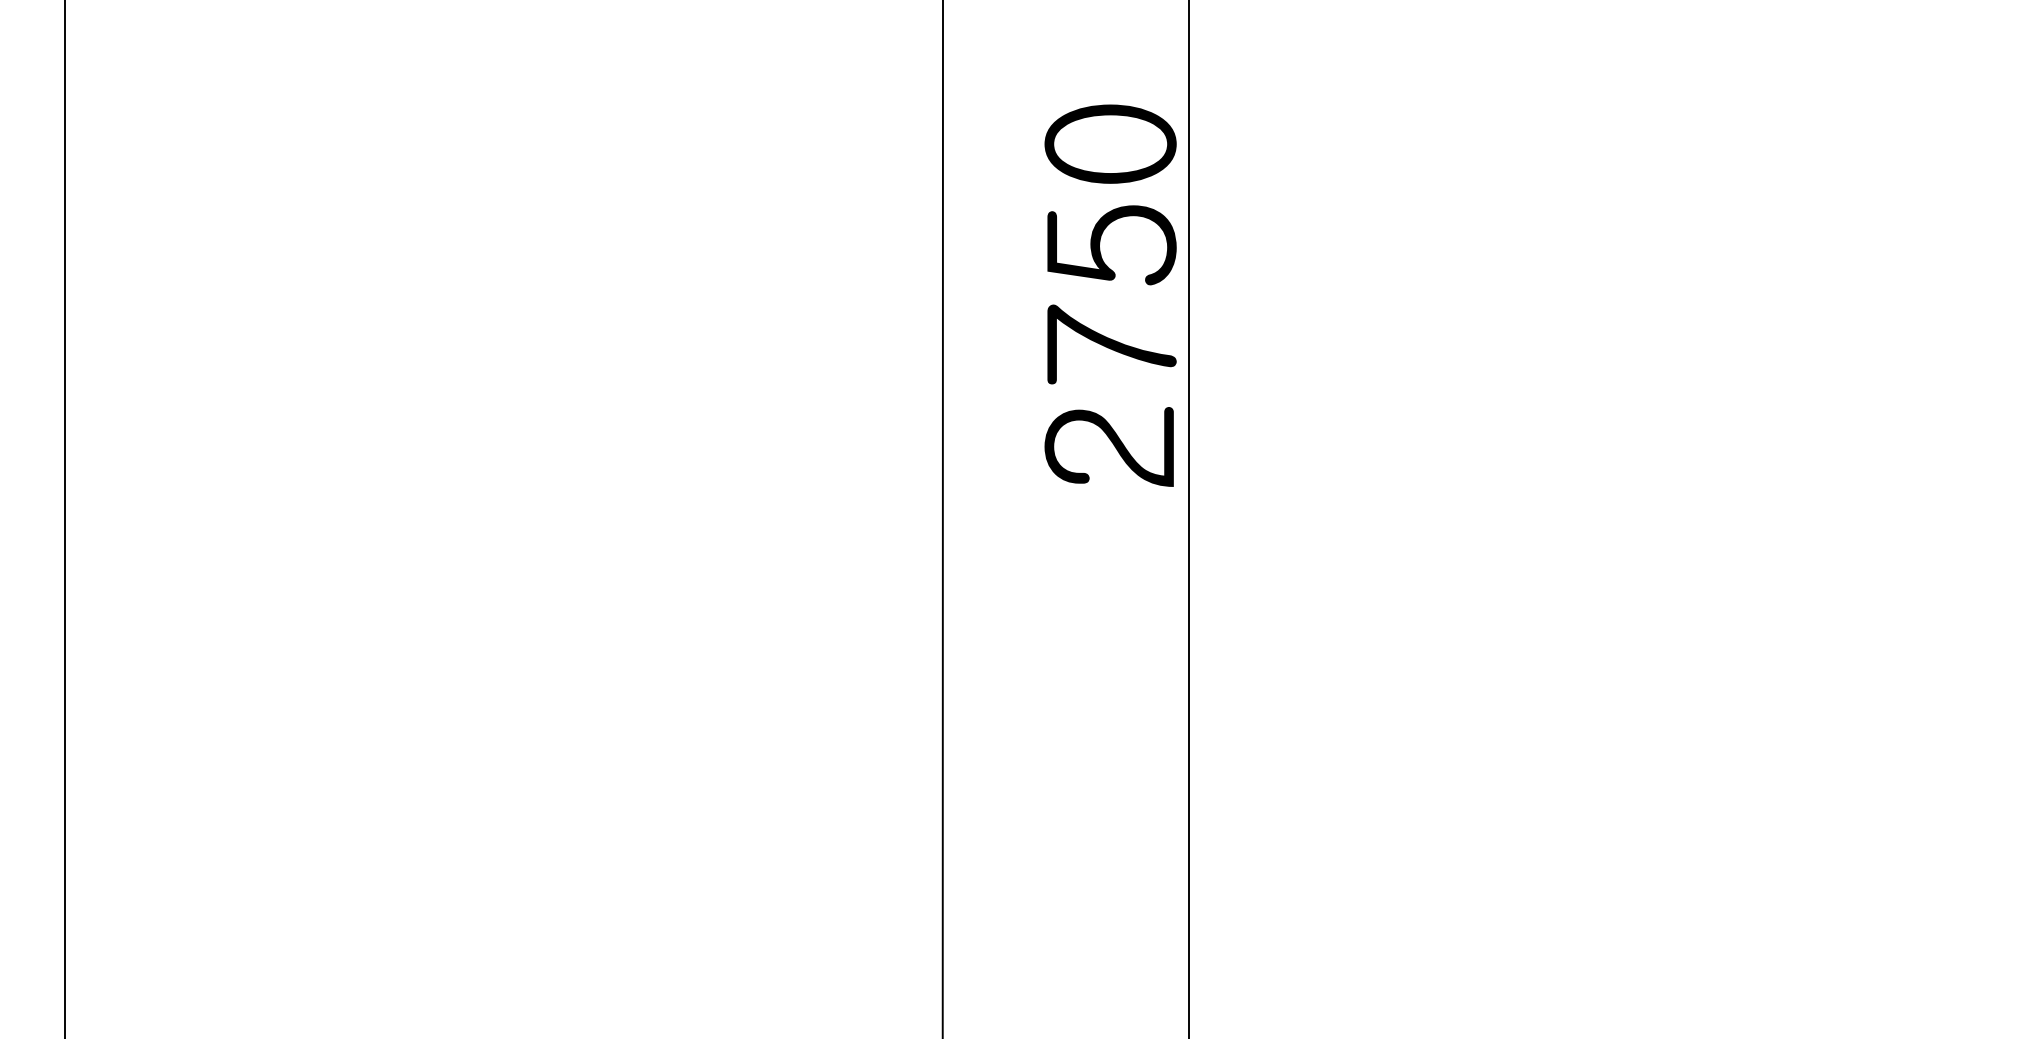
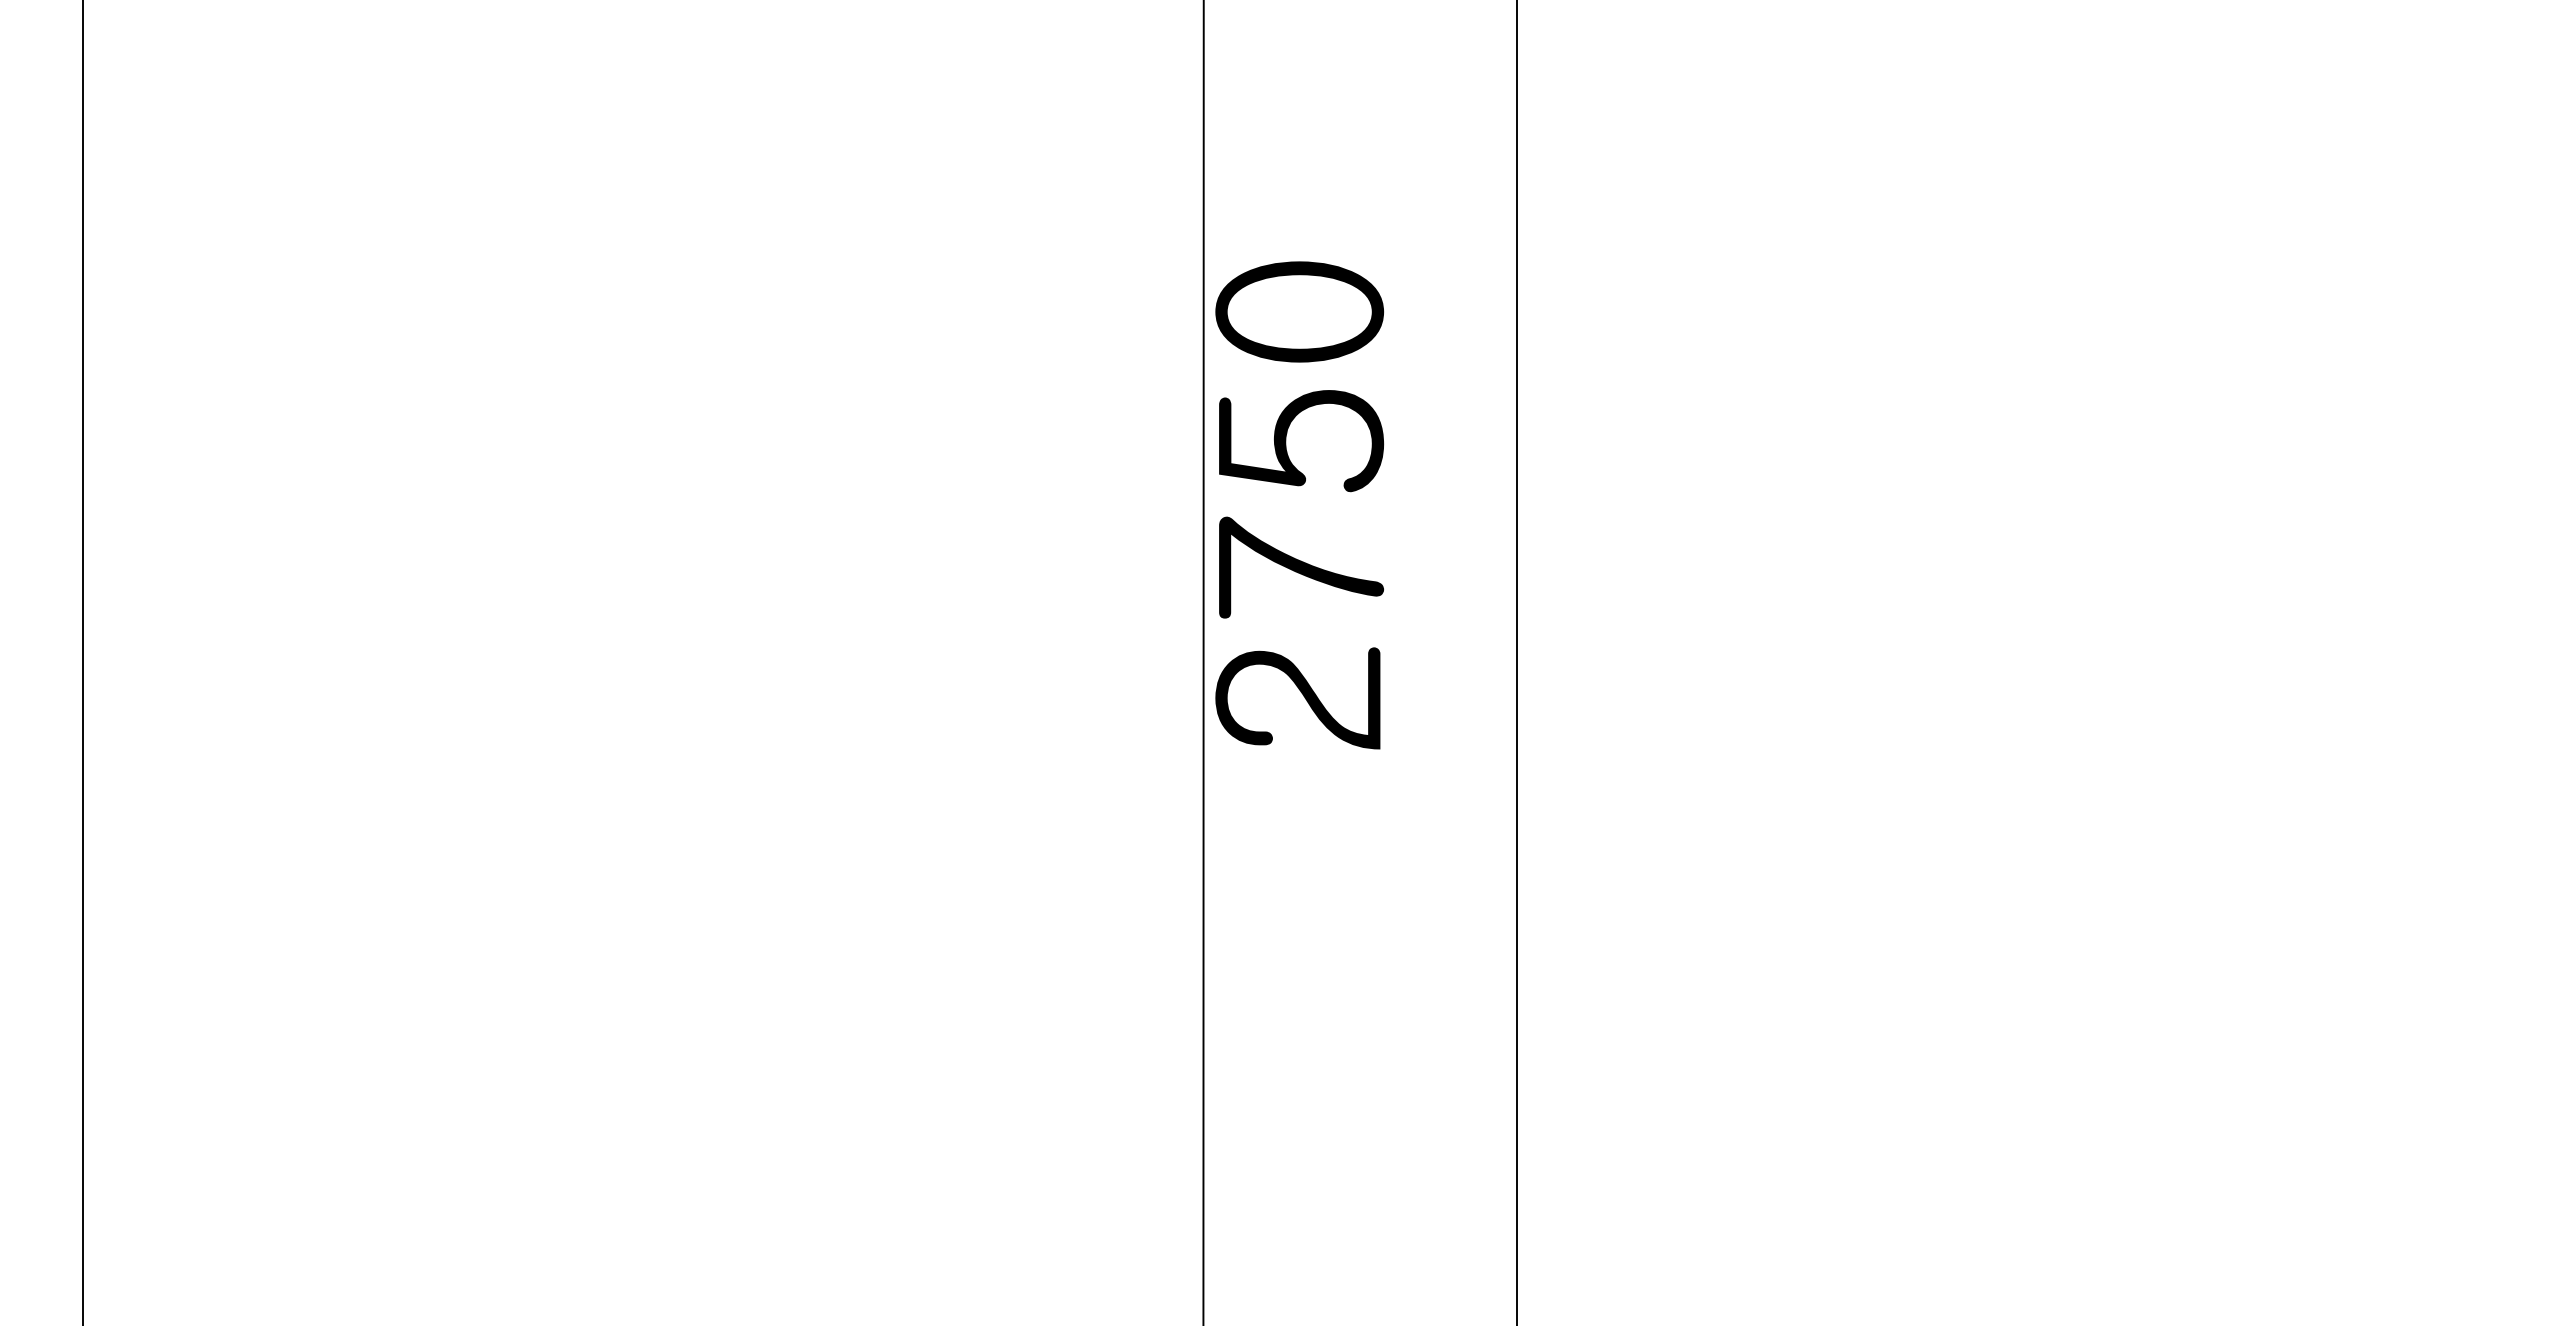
text: (1110, 295) -> (1299, 505), moved

